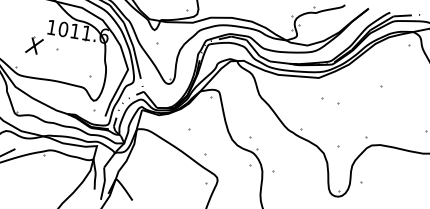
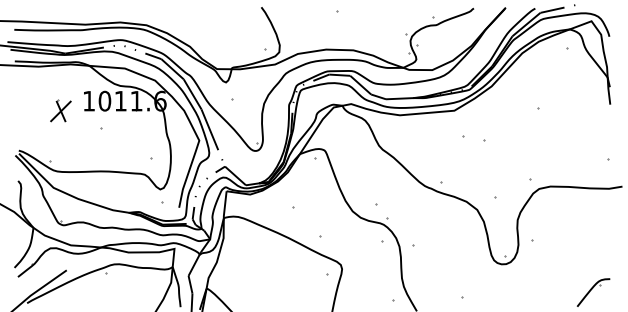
part: (34, 45) -> (60, 110), moved

